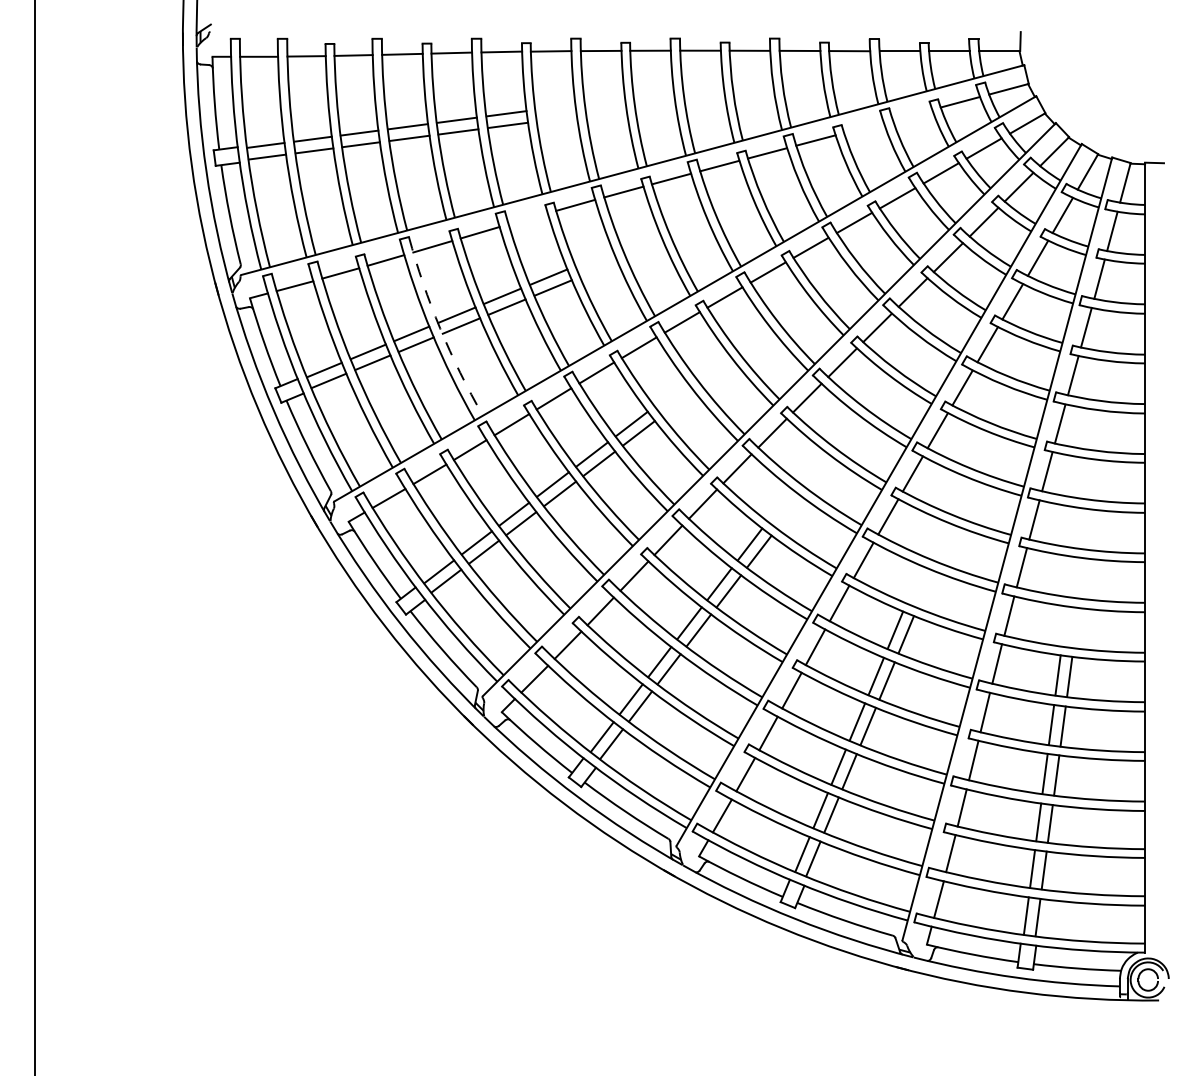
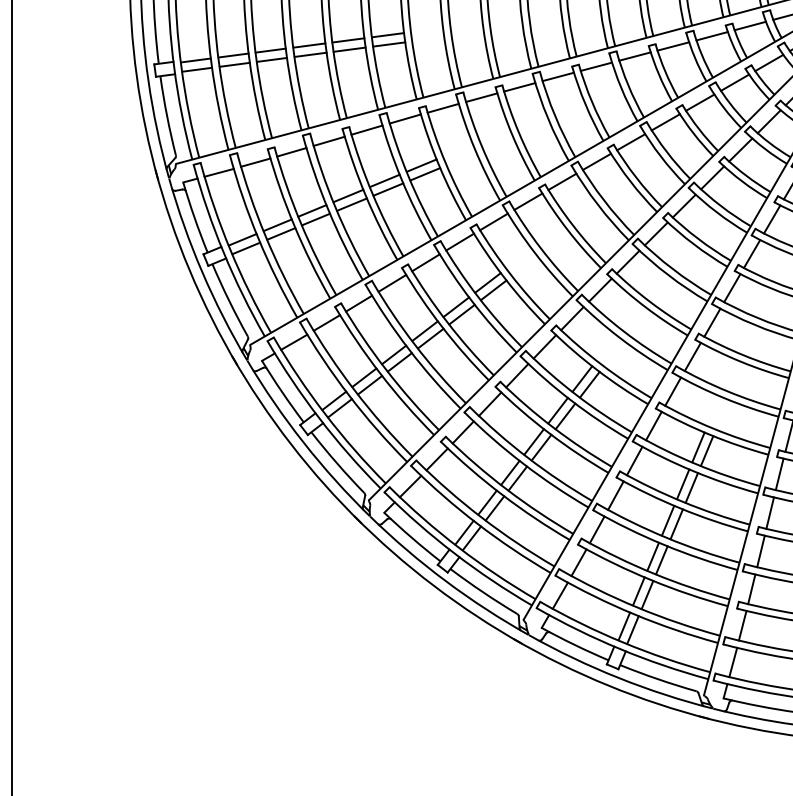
line: (912, 114) -> (712, 35), added
line: (863, 127) -> (672, 46), added
line: (527, 218) -> (404, 118), added
arc: (440, 328) -> (335, 206), dashed -> solid

